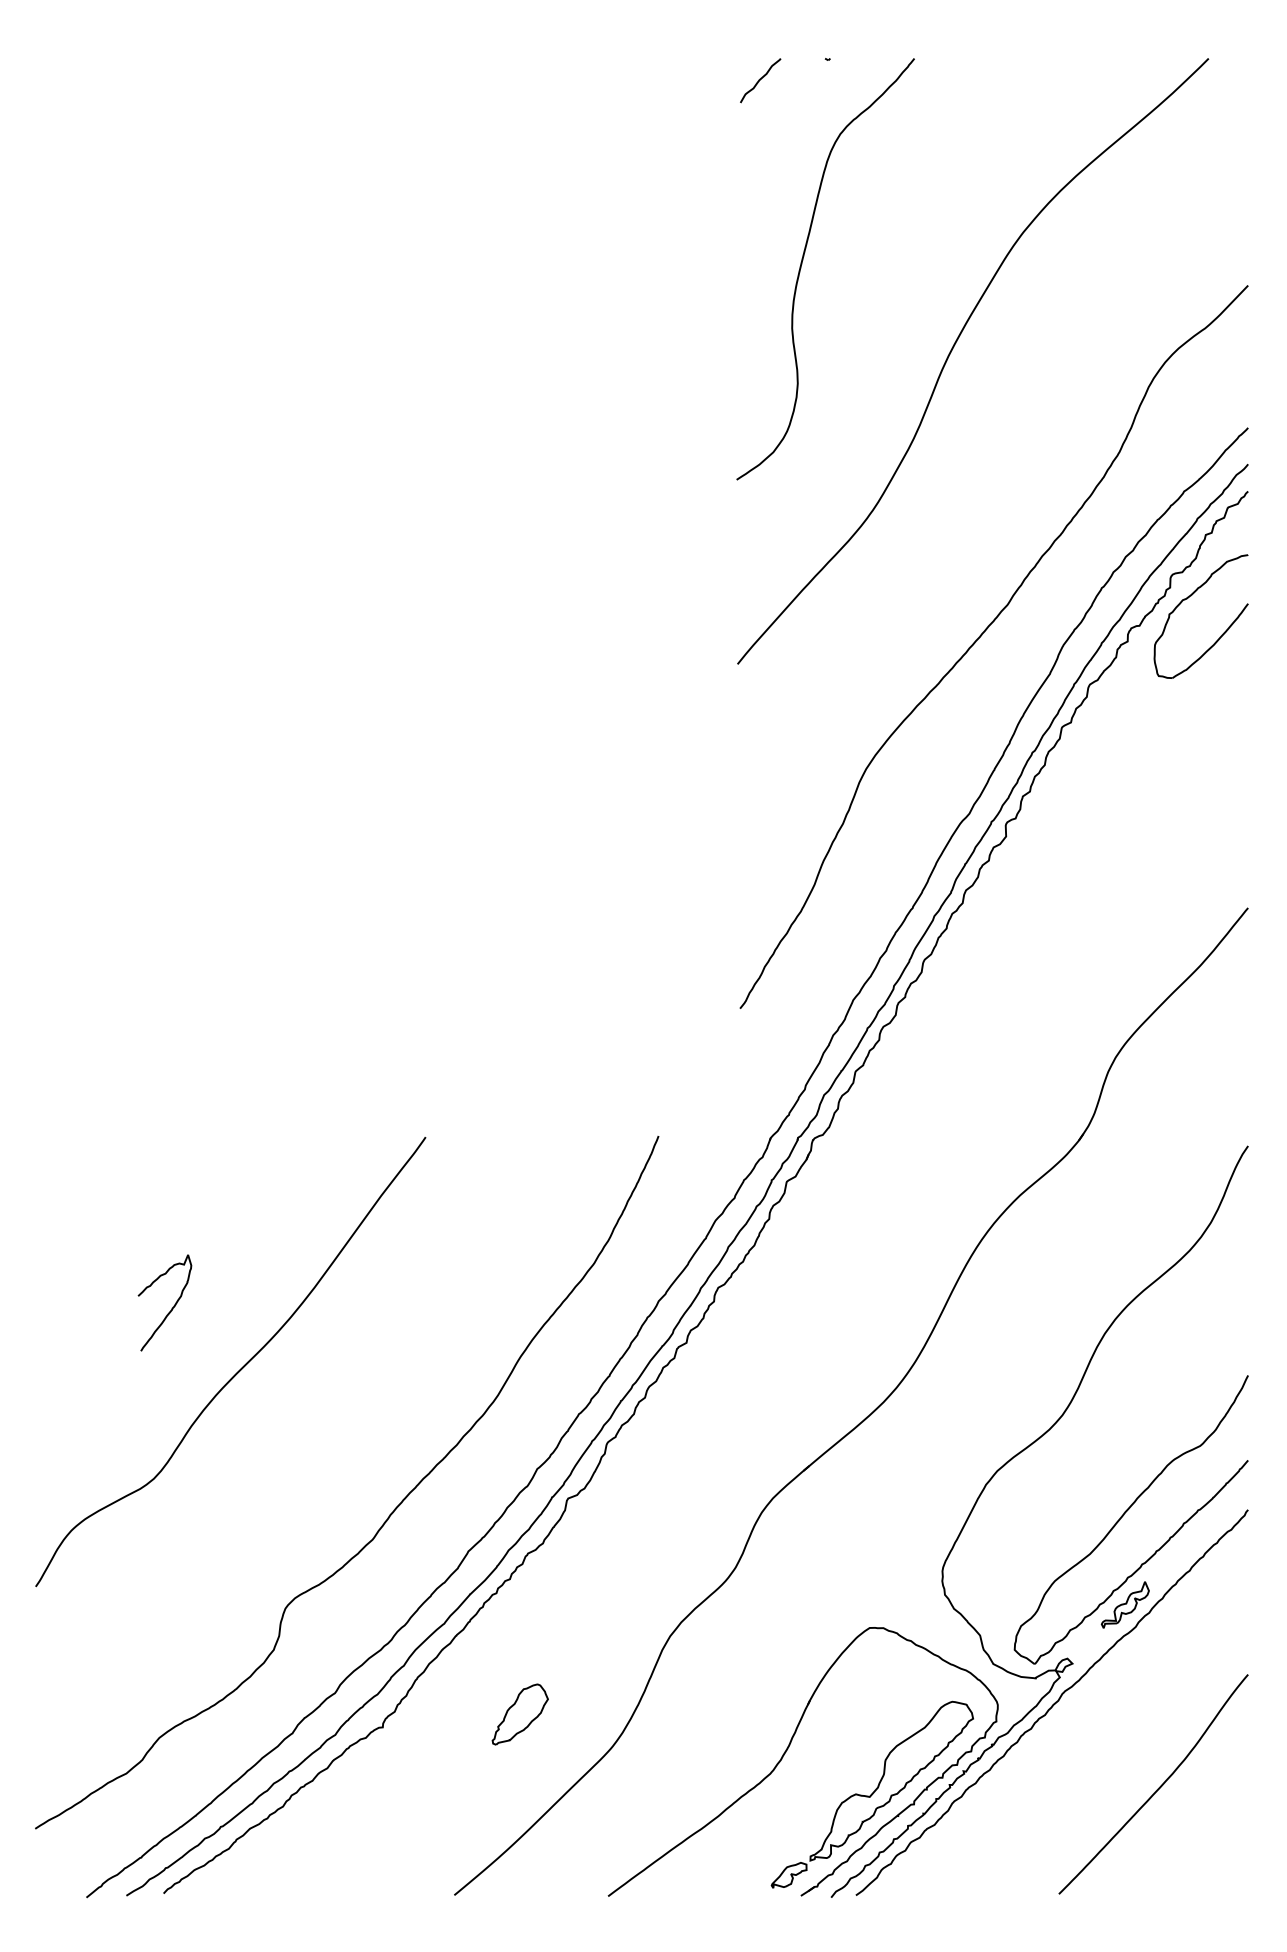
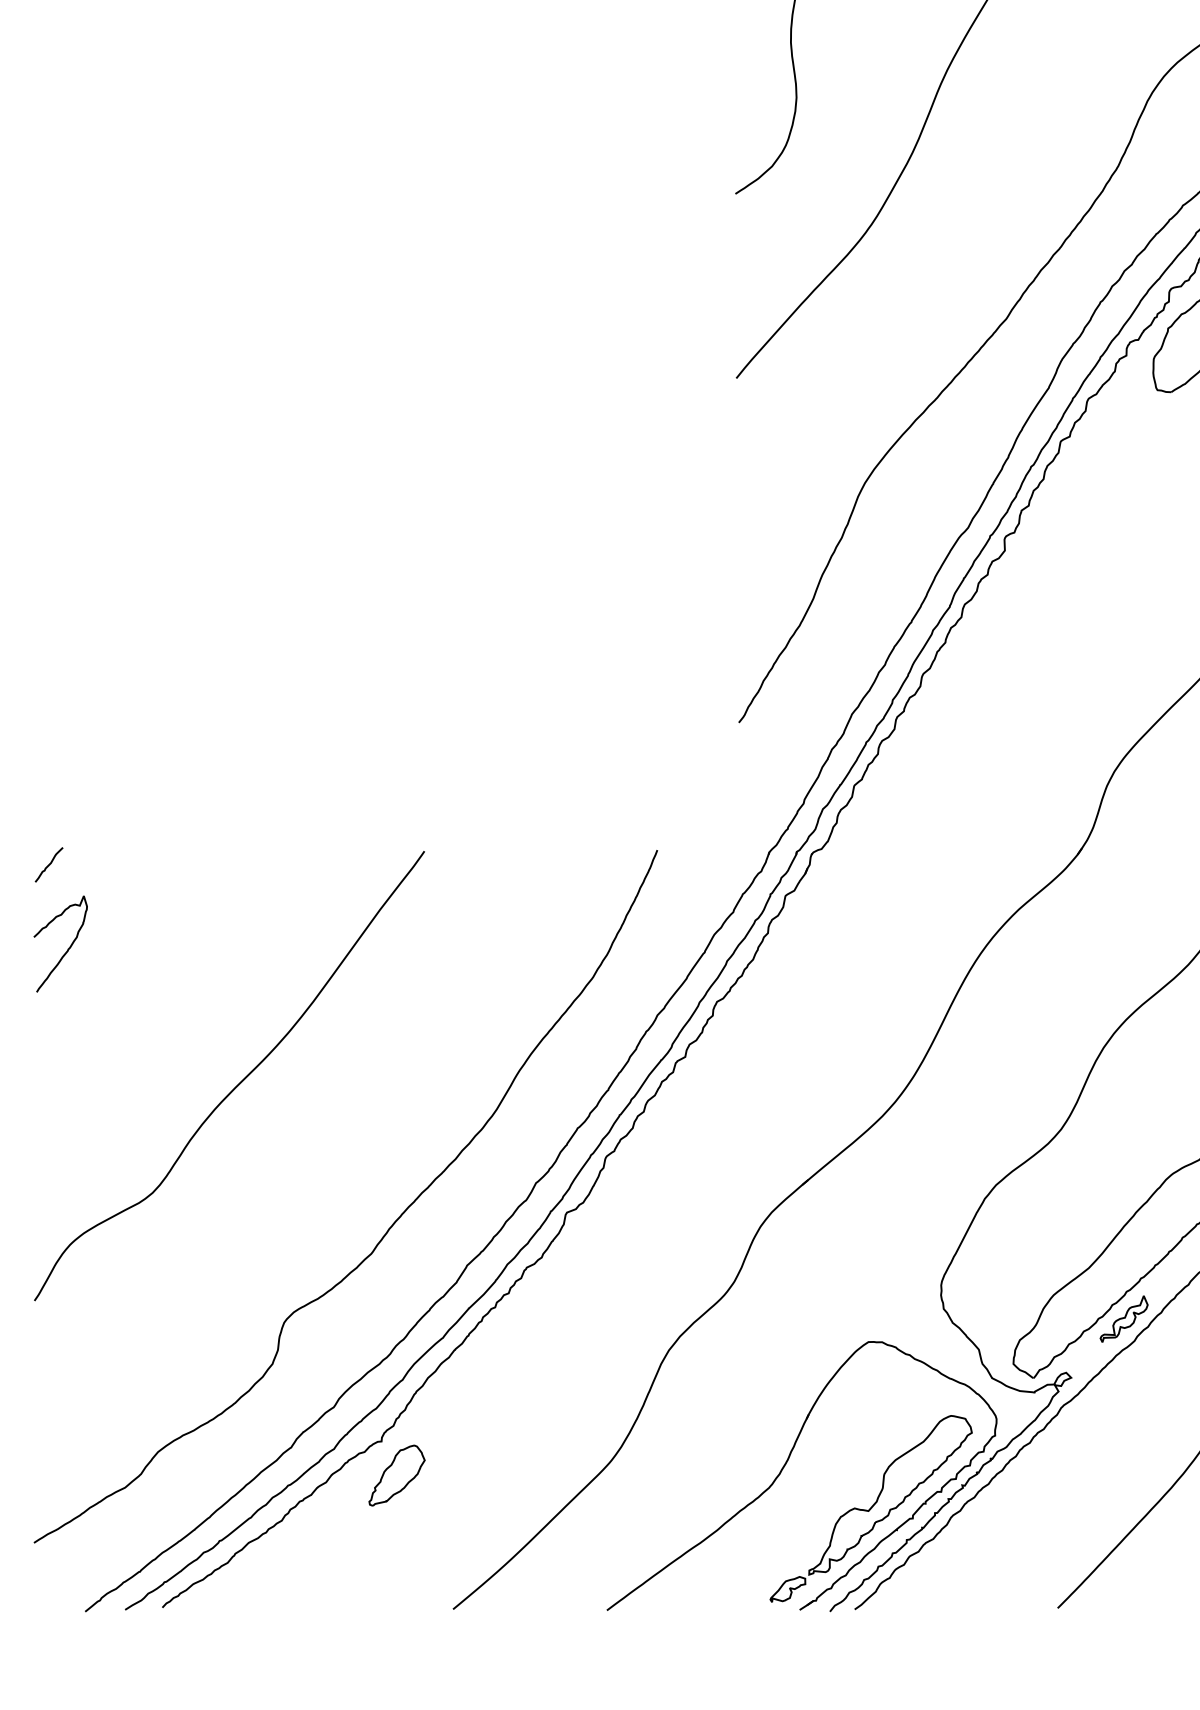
curve: (50, 1150) -> (49, 864), added
curve: (171, 1308) -> (67, 949), moved
part: (519, 1714) -> (396, 1475), moved

